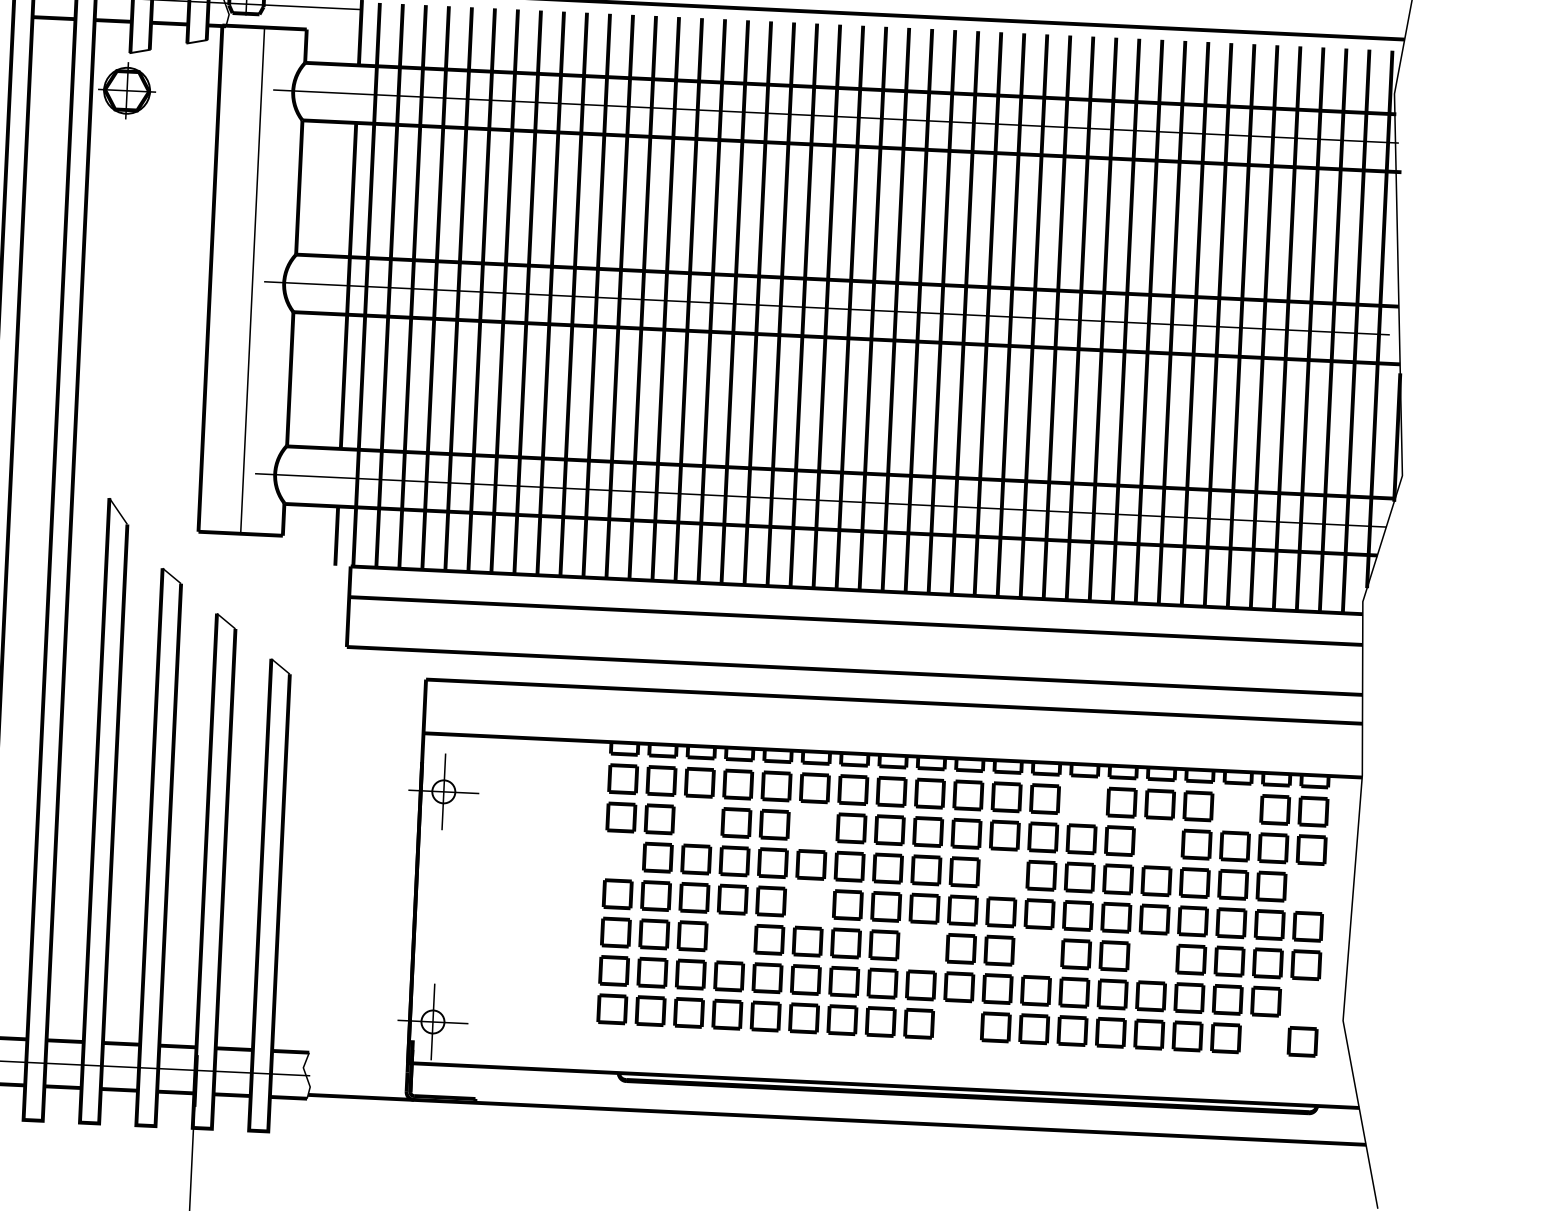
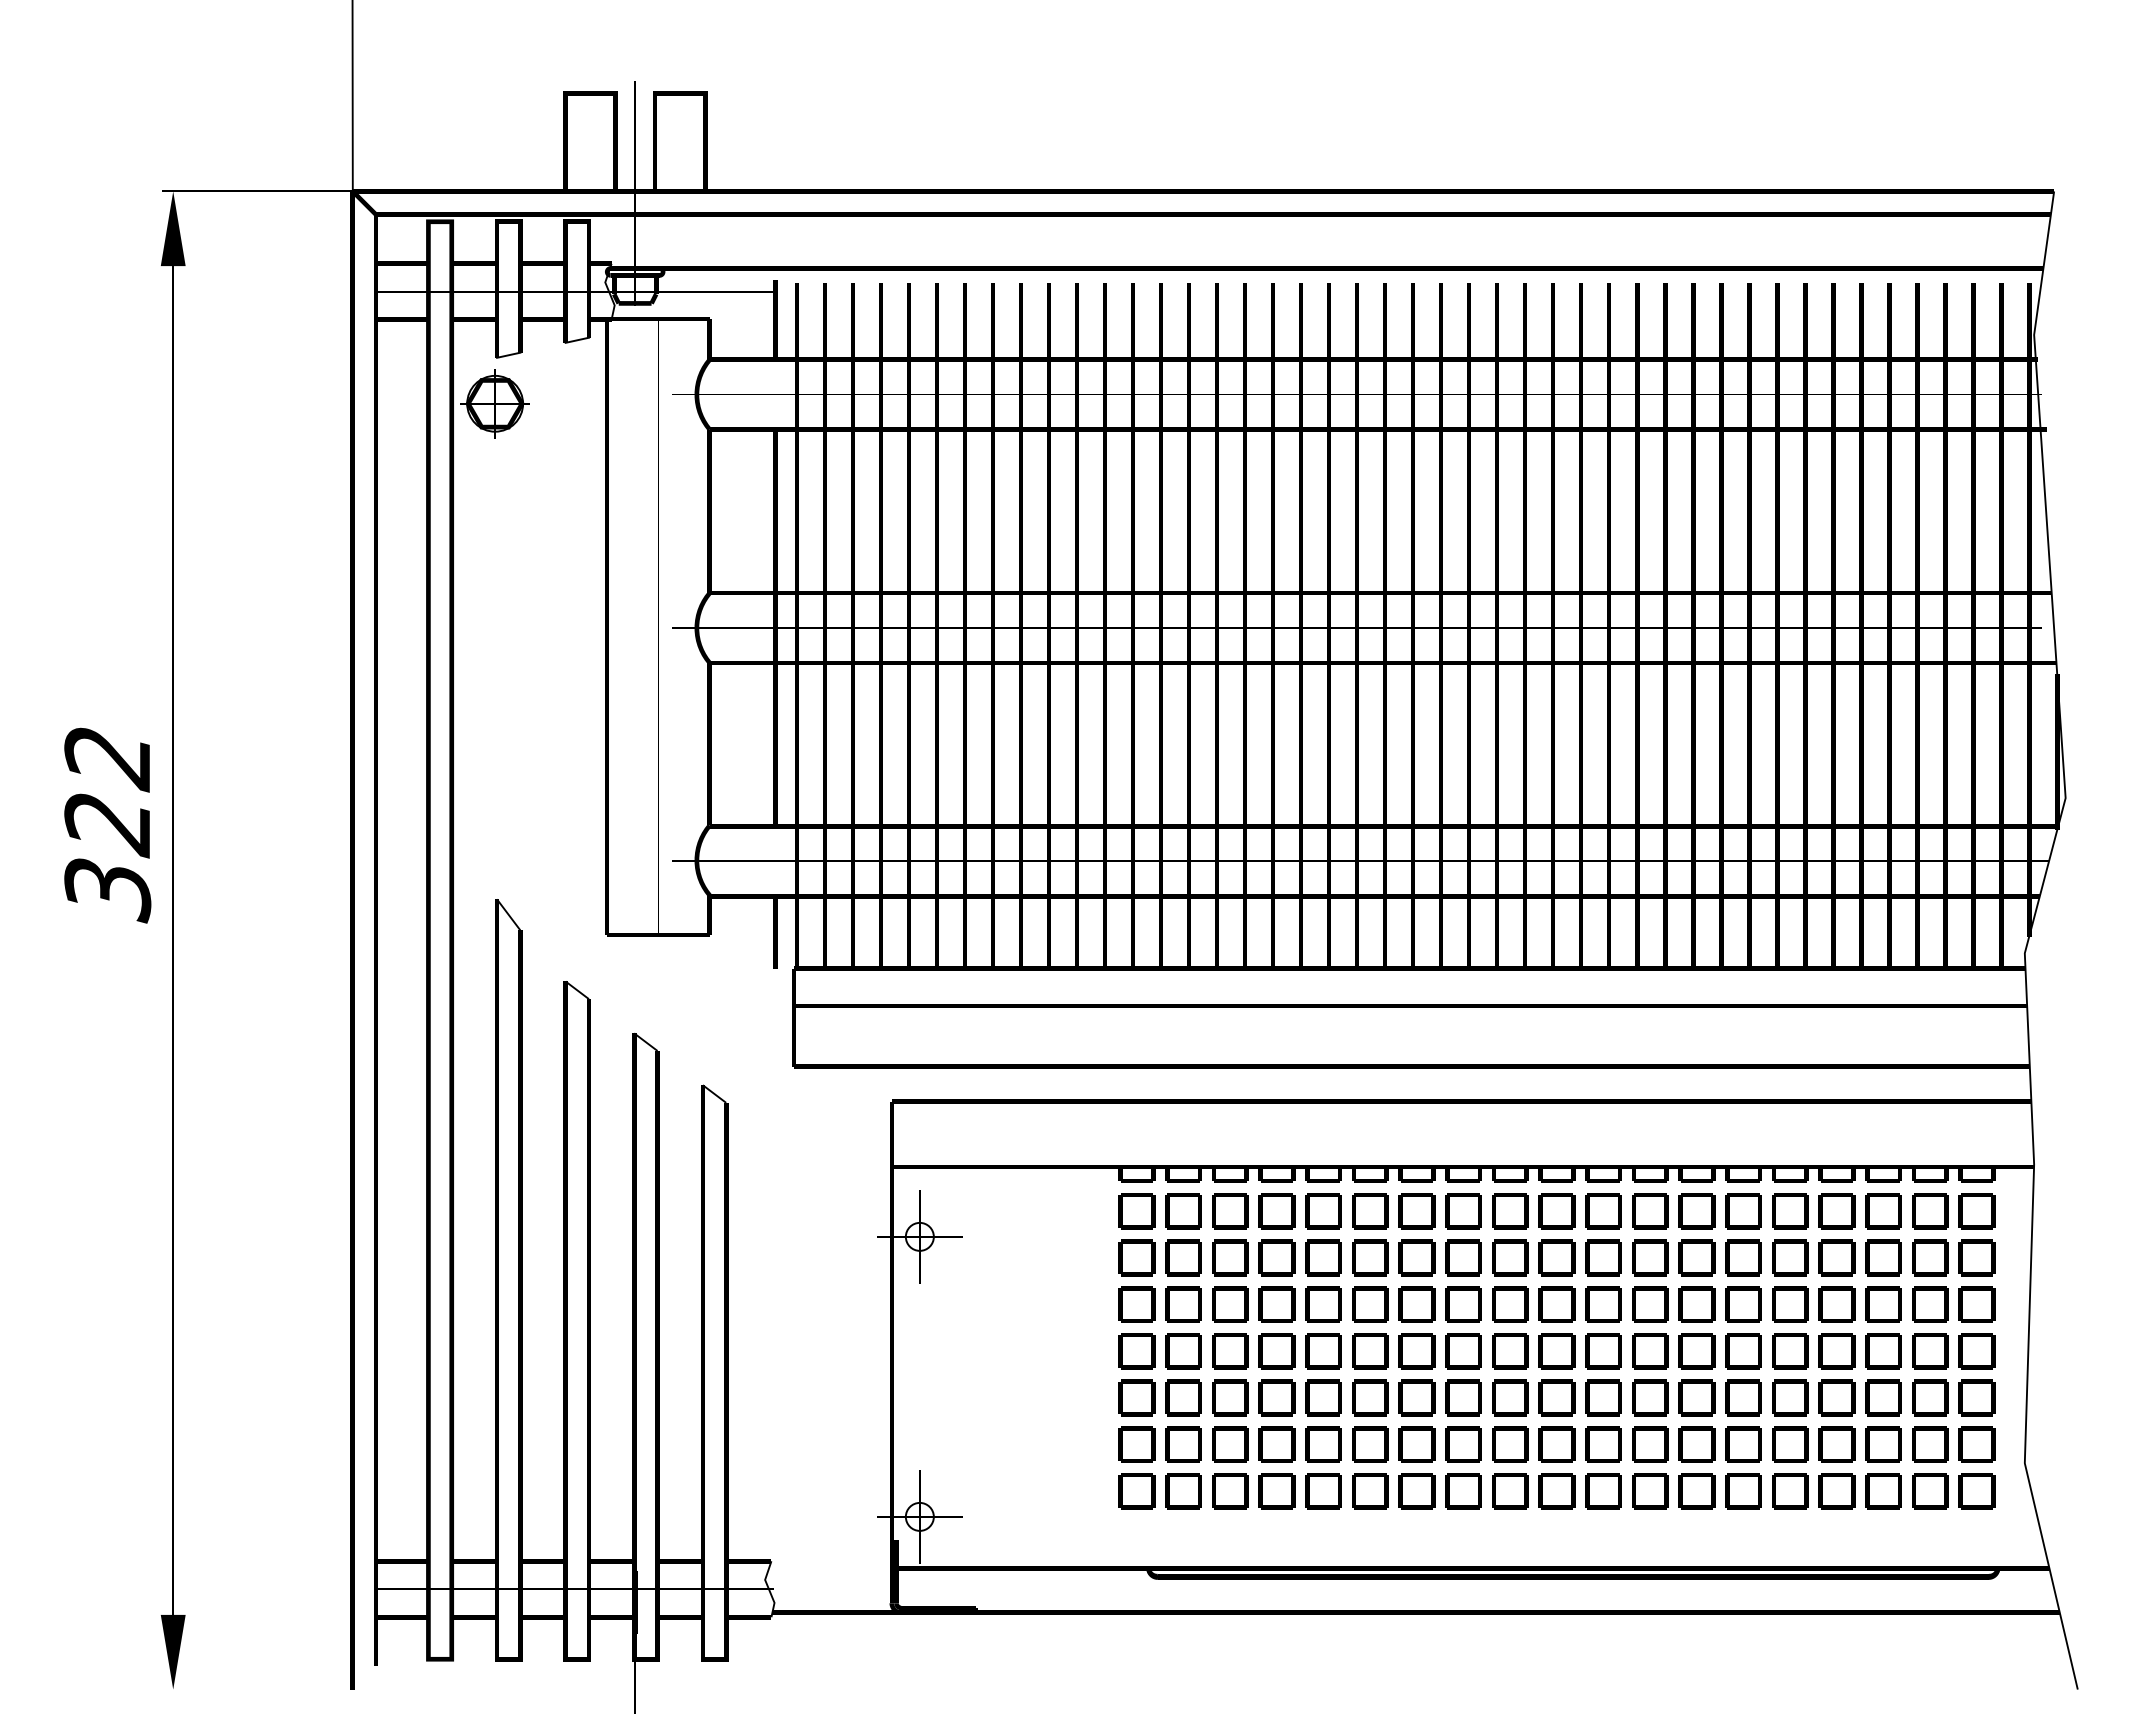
part: (1083, 801) -> (1696, 1211), added
part: (1236, 808) -> (1883, 1211), added
part: (698, 820) -> (1230, 1257), added
part: (813, 826) -> (1370, 1257), added
part: (1158, 842) -> (1790, 1257), added
part: (619, 855) -> (1136, 1304), added
part: (1003, 873) -> (1603, 1304), added
part: (1309, 888) -> (1976, 1304), added
part: (809, 903) -> (1370, 1351), added
part: (730, 937) -> (1276, 1397), added
part: (922, 946) -> (1510, 1397), added
part: (1038, 952) -> (1650, 1397), added
part: (1153, 957) -> (1790, 1397), added
part: (1304, 1003) -> (1976, 1444), added
part: (957, 1025) -> (1556, 1491), added
part: (1264, 1040) -> (1930, 1491), added

